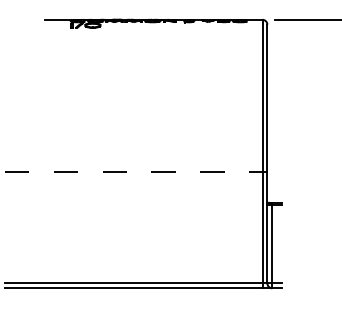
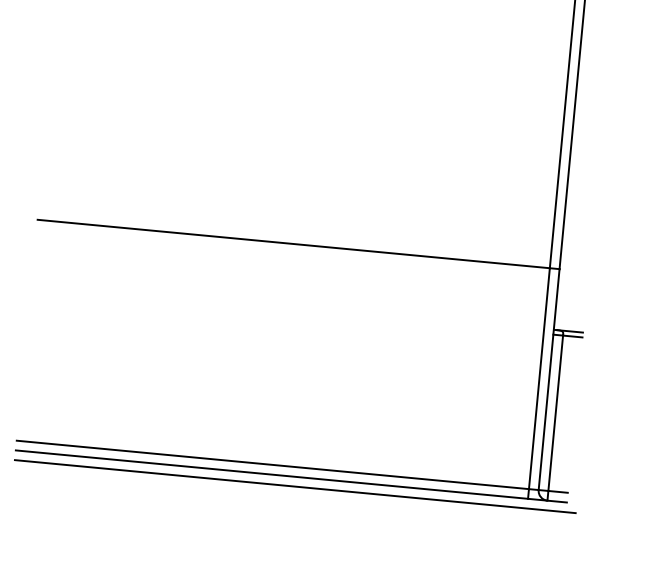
line: (133, 172) -> (293, 244), dashed -> solid
line: (145, 293) -> (294, 487), added

